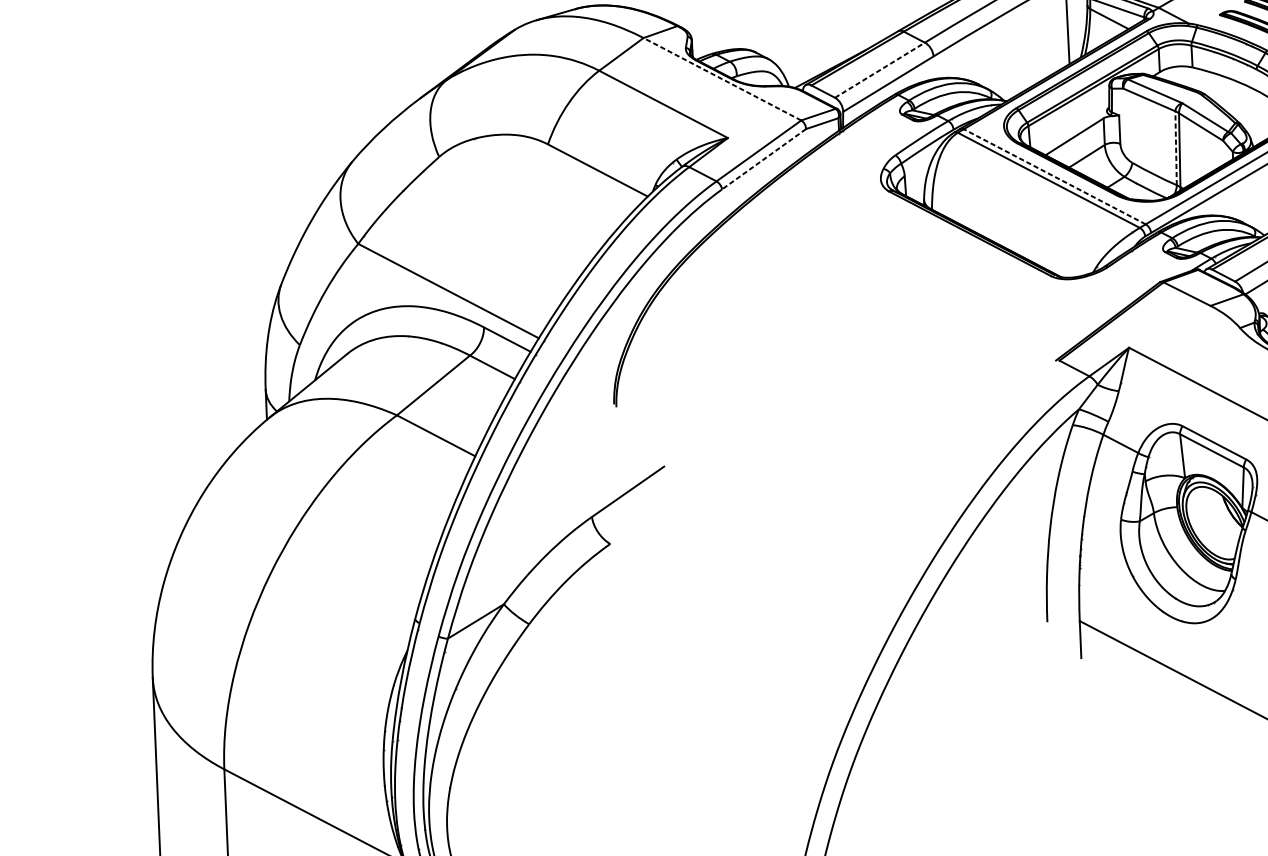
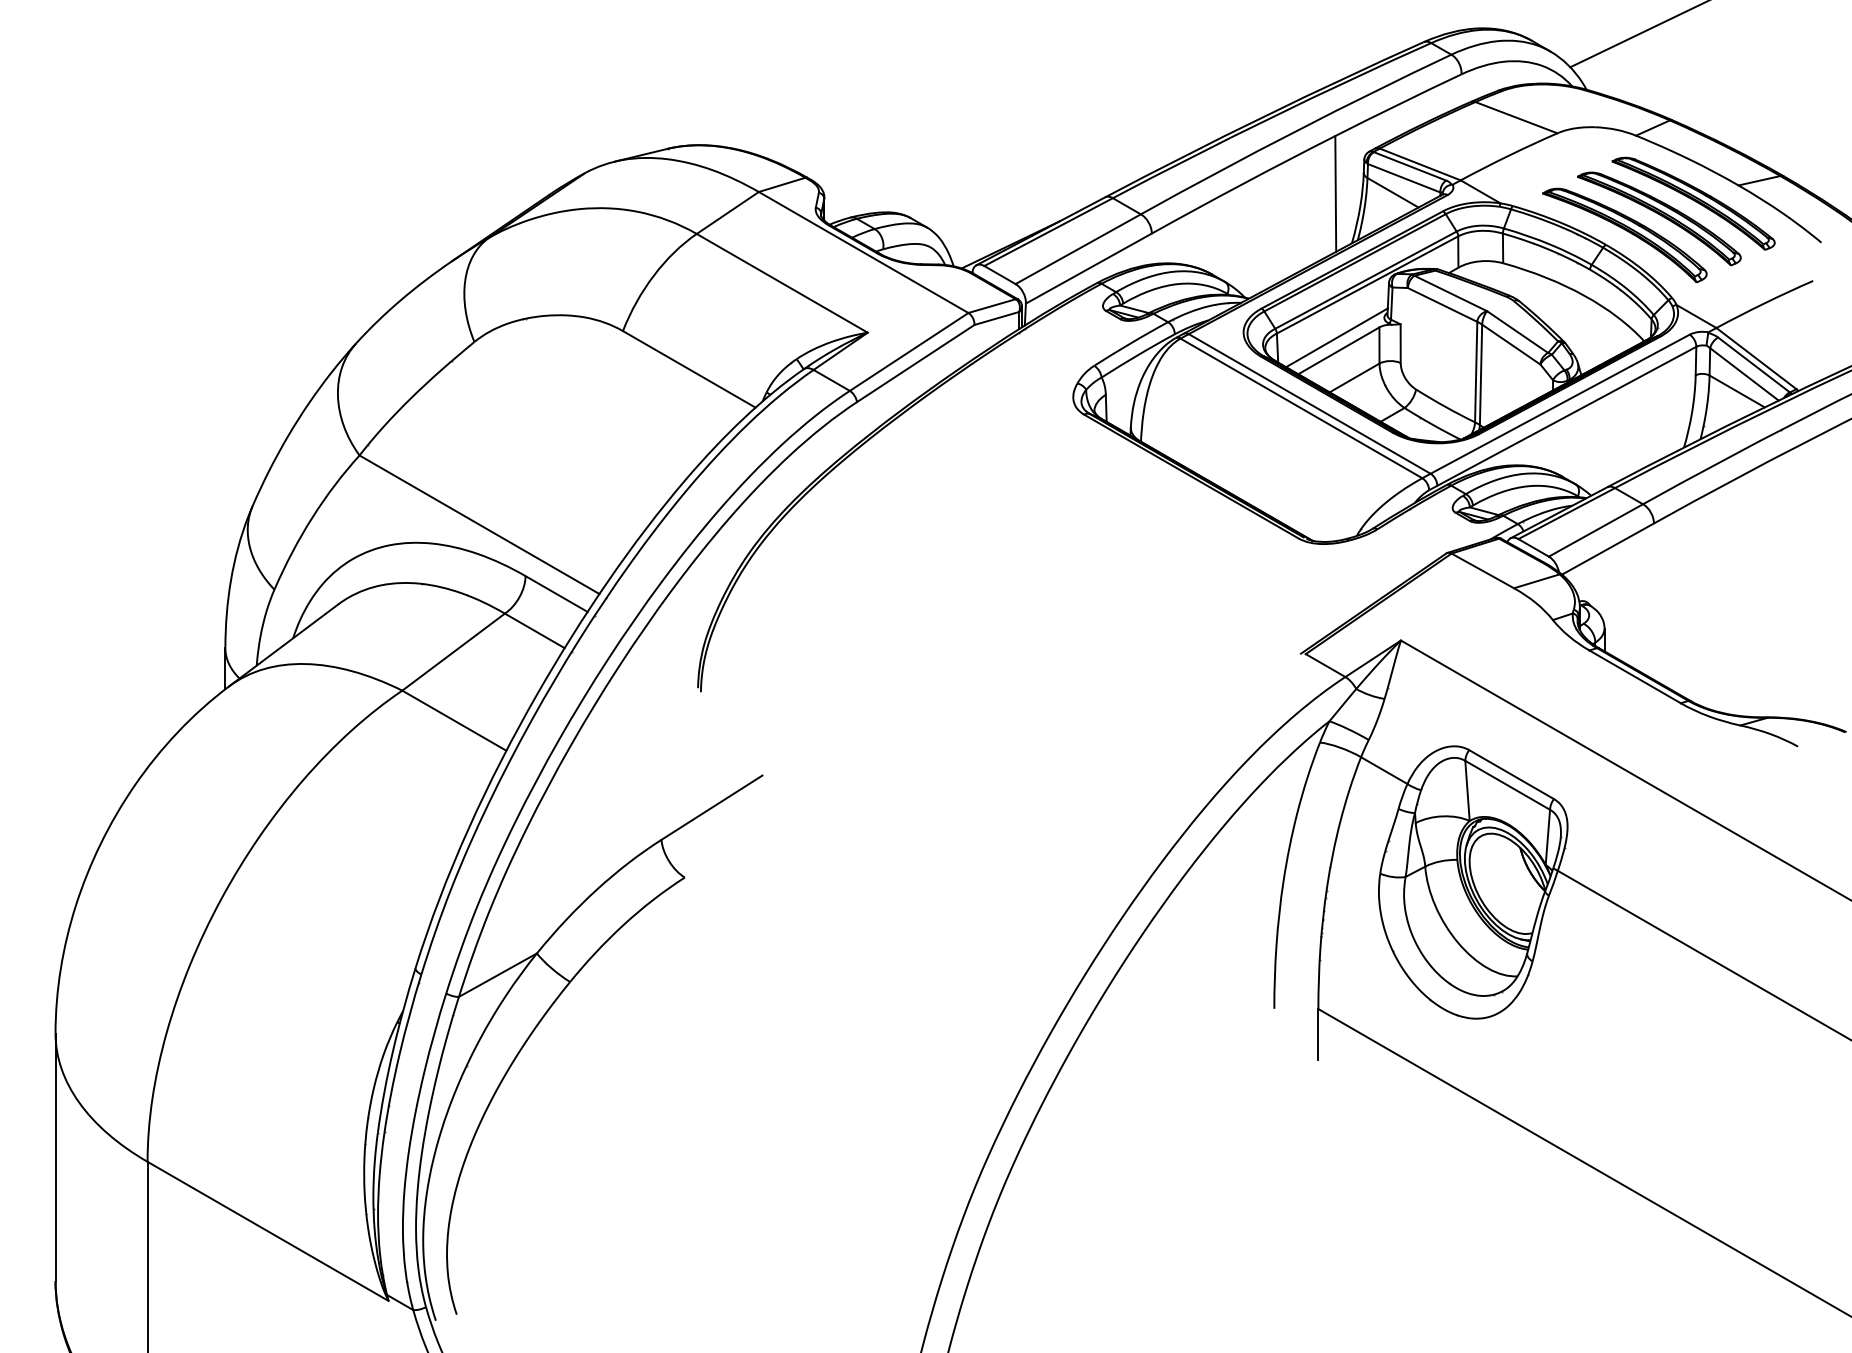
line: (880, 70) -> (1078, 249), dashed -> solid
line: (722, 79) -> (863, 252), dashed -> solid
line: (1072, 127) -> (1336, 337), added
line: (1176, 147) -> (1476, 371), dashed -> solid
line: (763, 159) -> (915, 363), dashed -> solid
line: (1054, 176) -> (1309, 403), dashed -> solid

